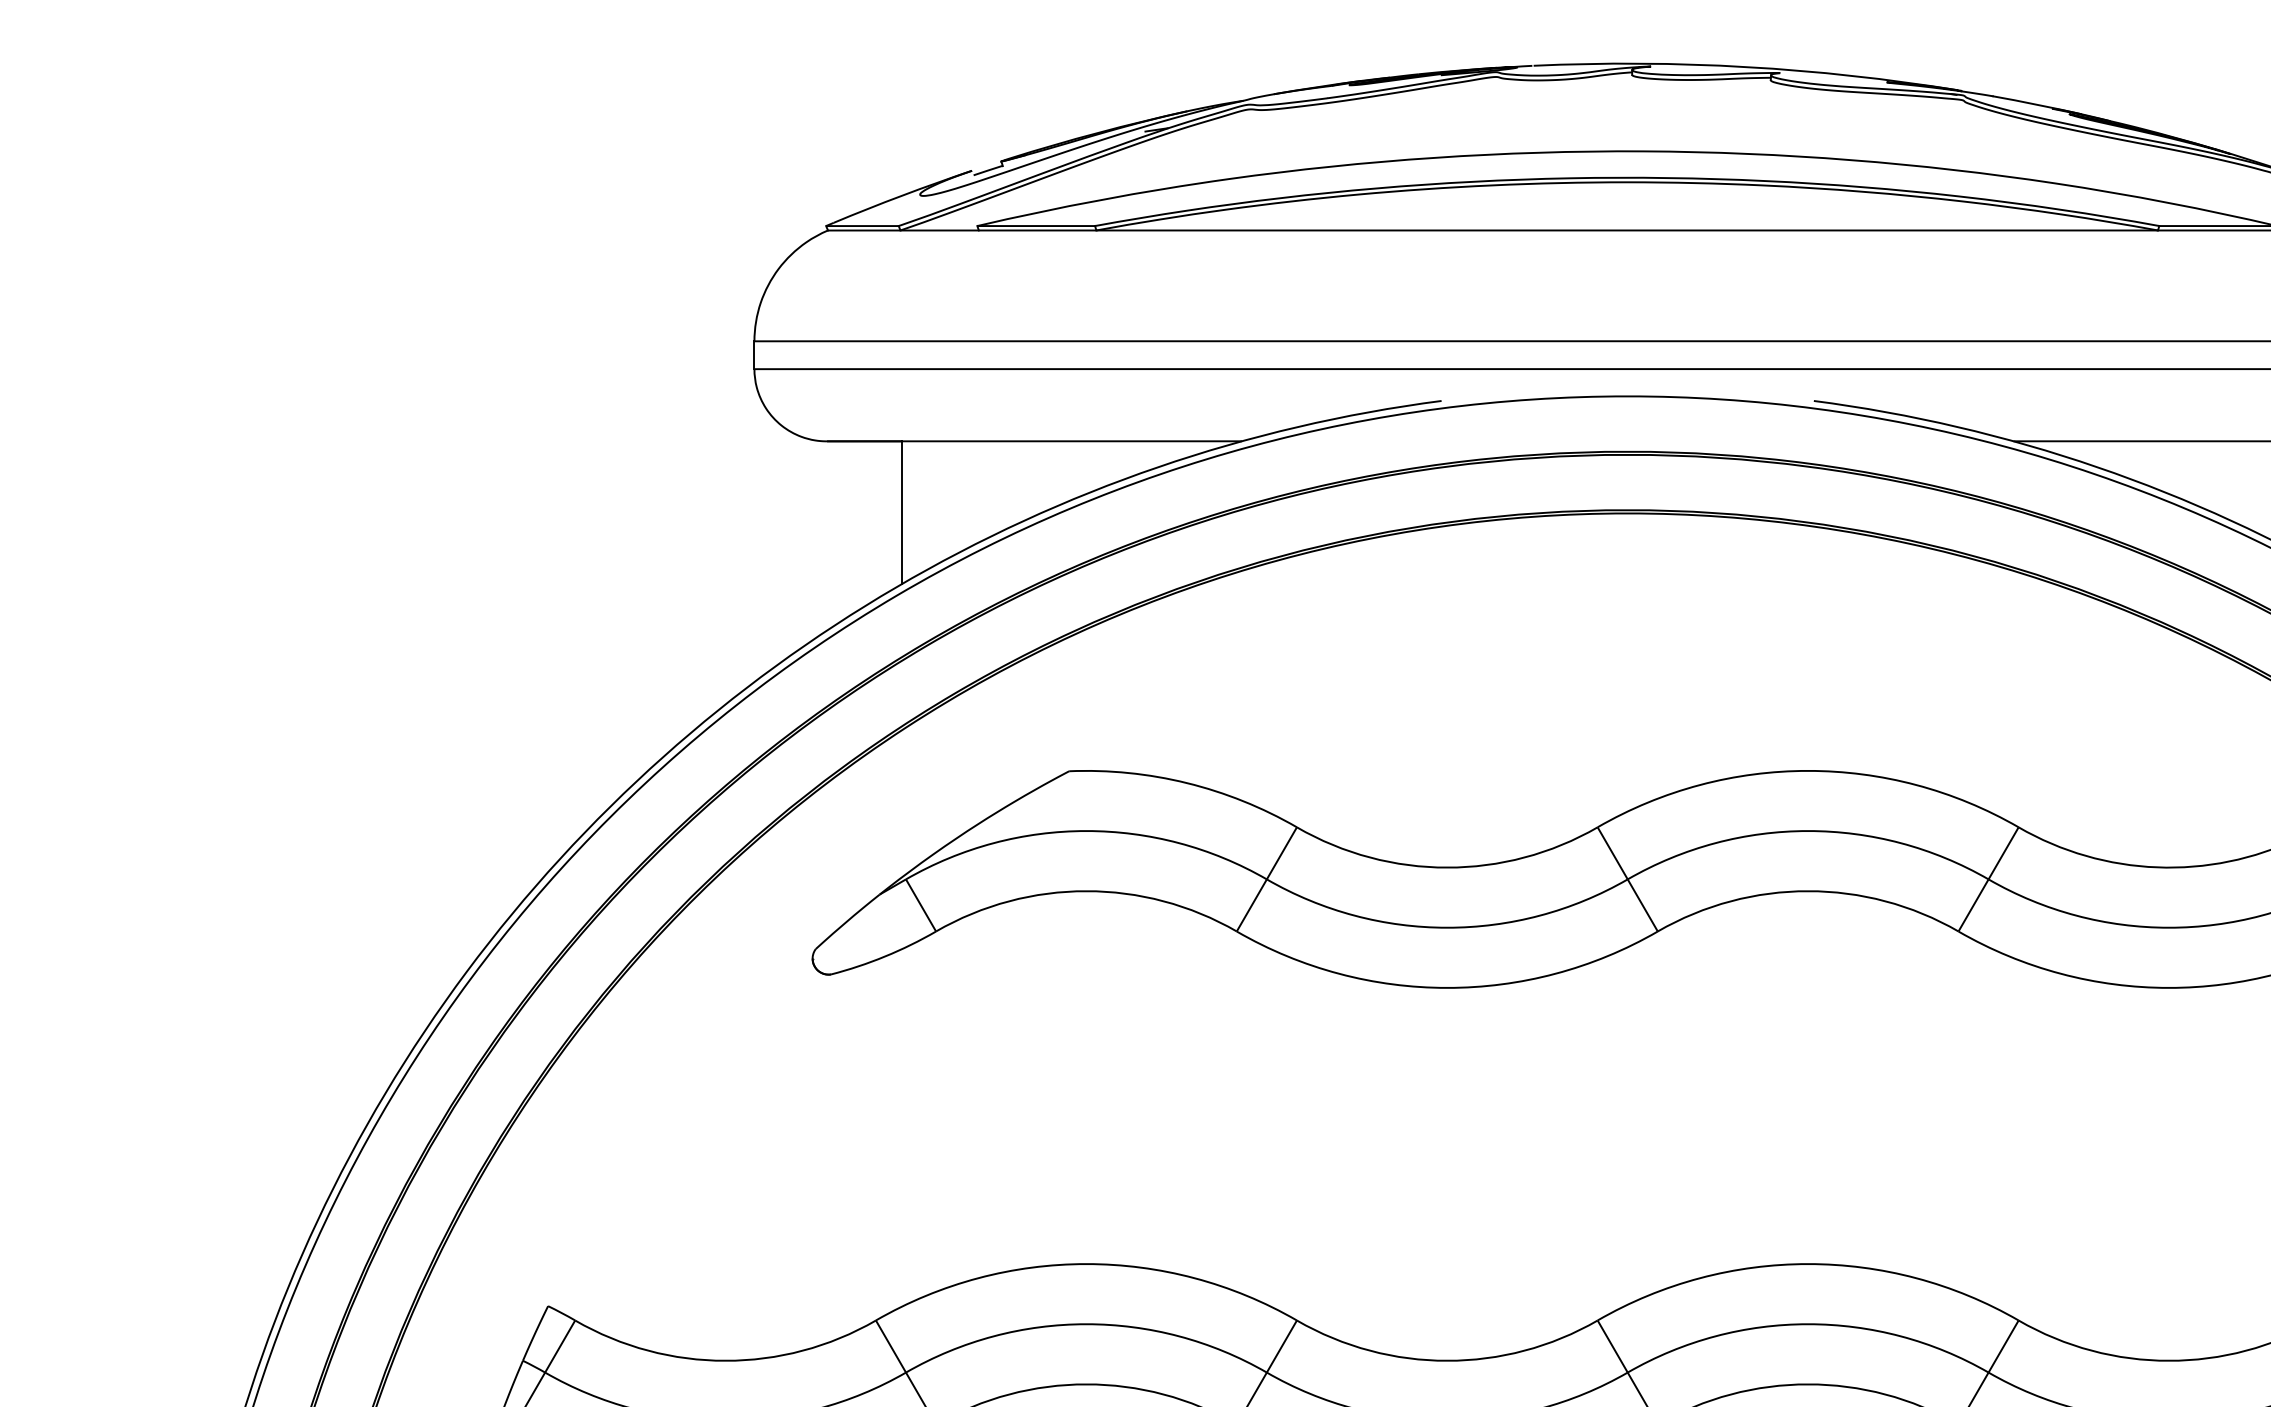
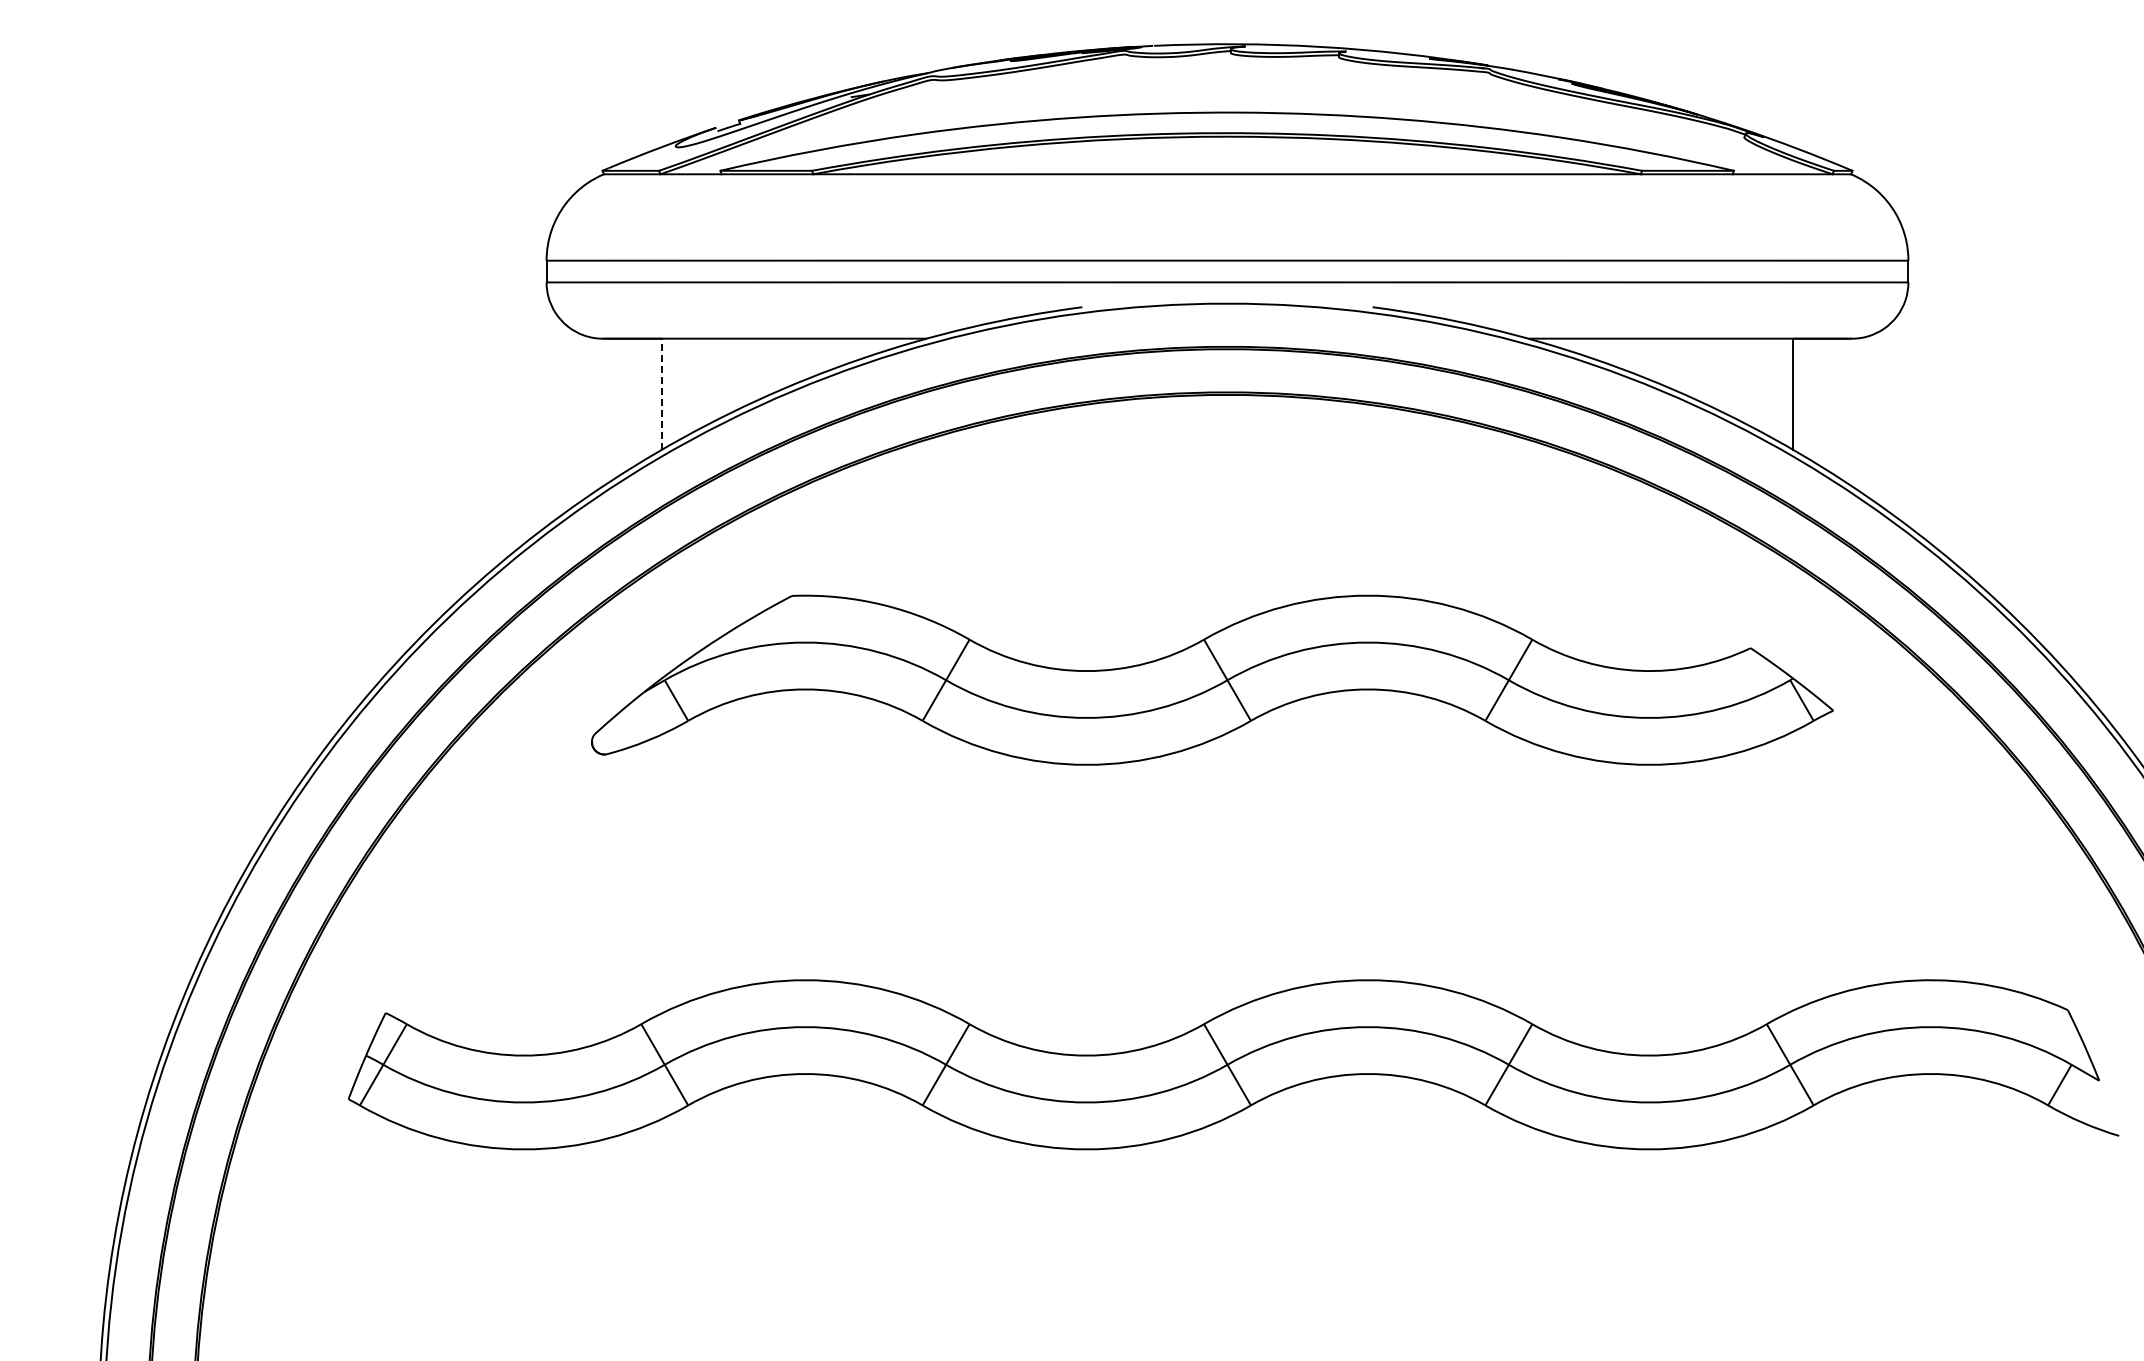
line: (901, 512) -> (661, 394), solid -> dashed

